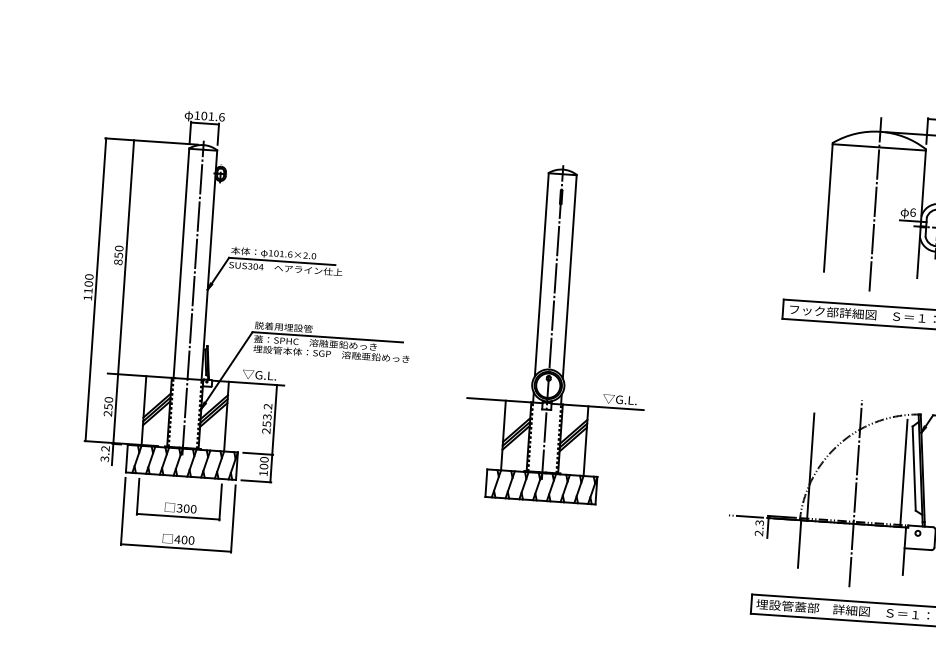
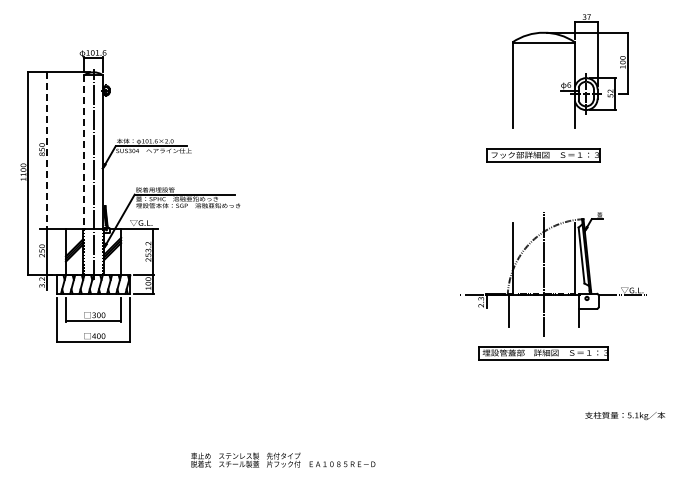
line: (875, 203) -> (543, 80), removed
line: (126, 258) -> (47, 151), solid -> dashed
line: (181, 264) -> (84, 152), solid -> dashed
part: (559, 333) -> (339, 181), removed

